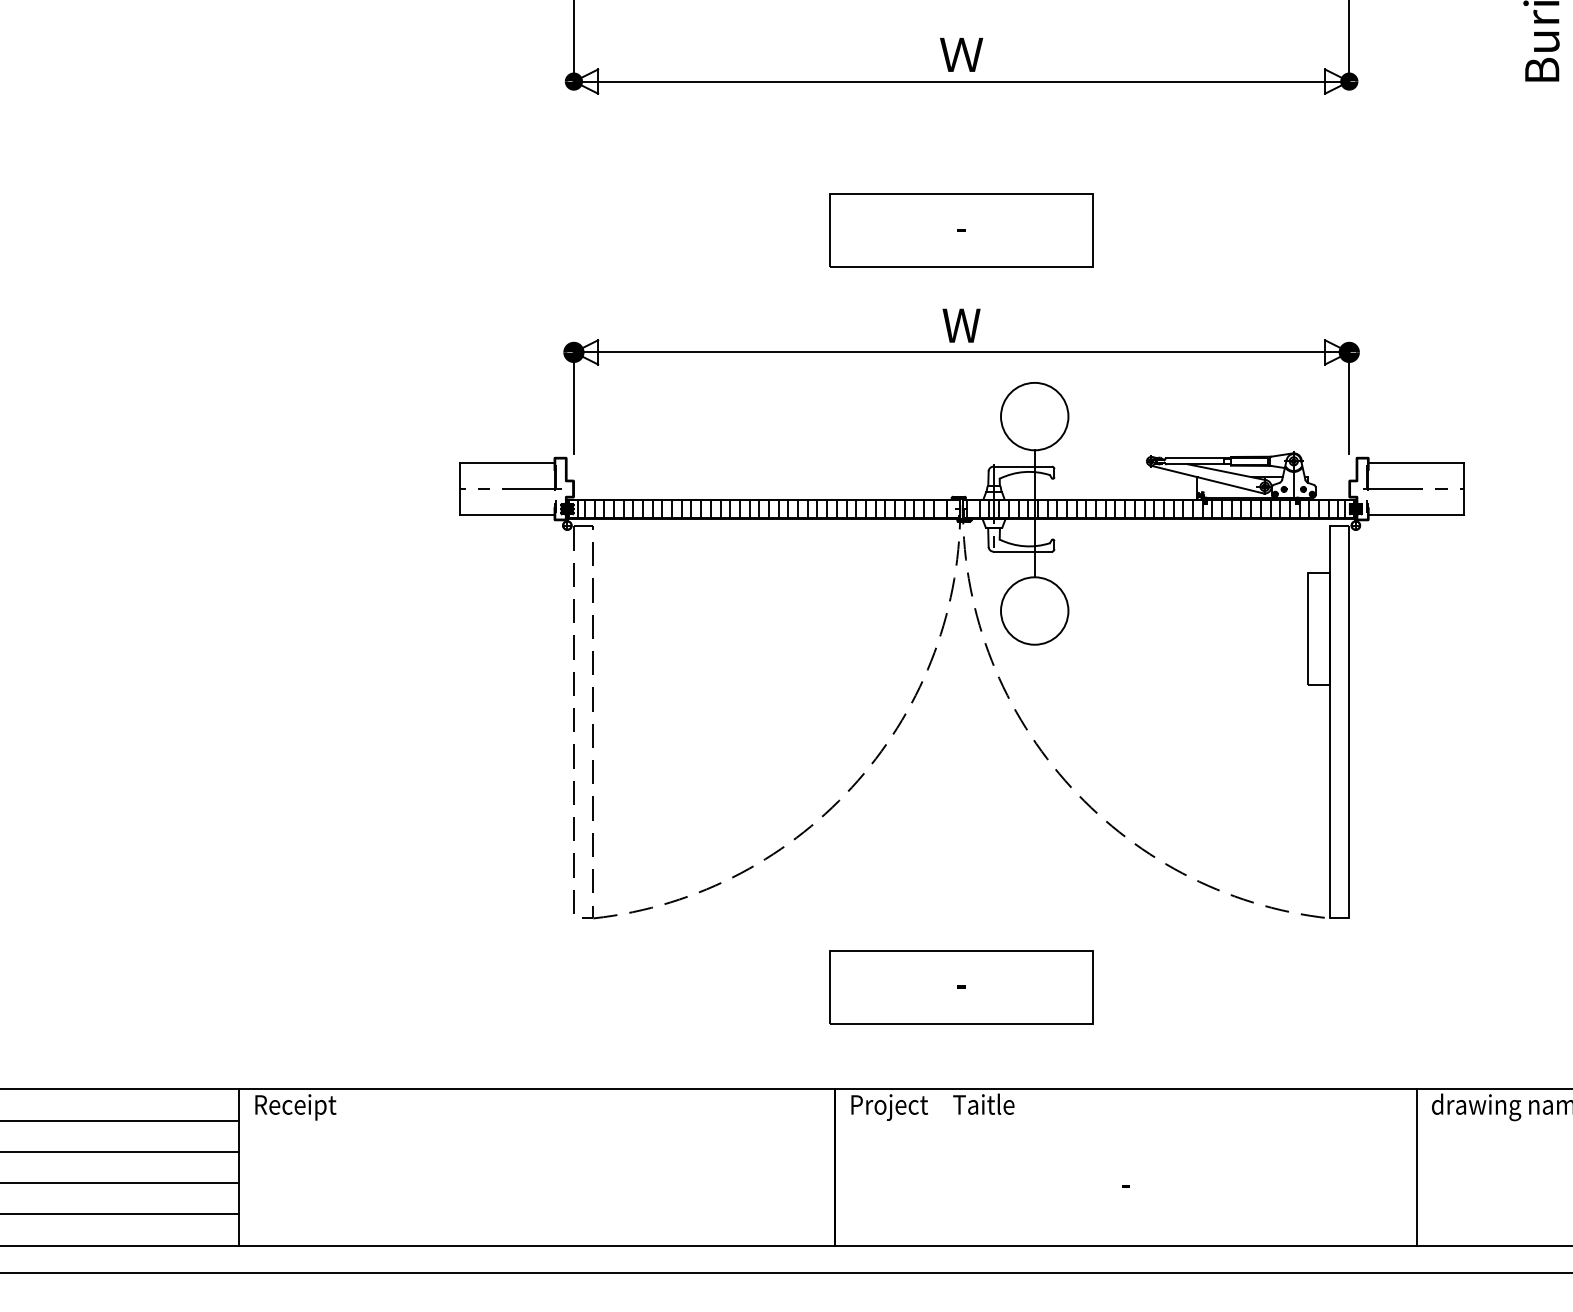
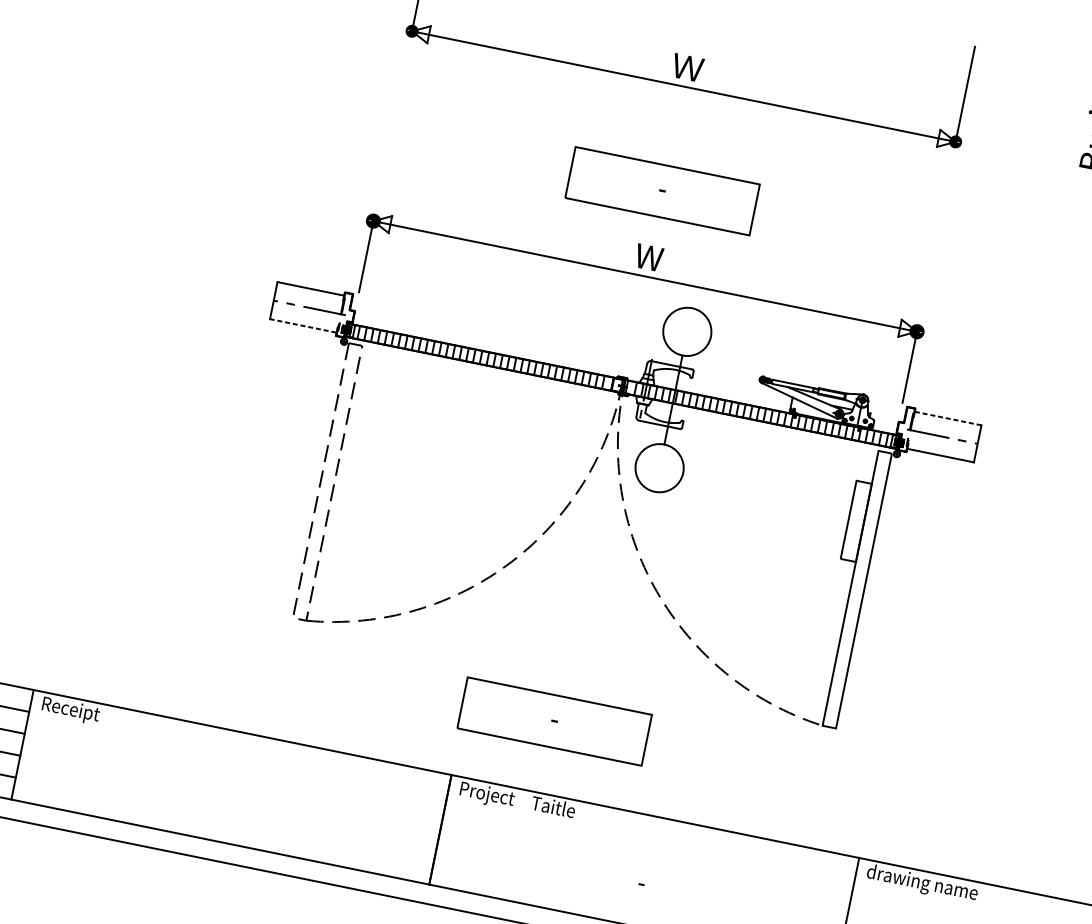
line: (1416, 462) -> (948, 418), solid -> dashed
line: (506, 515) -> (302, 325), solid -> dashed

